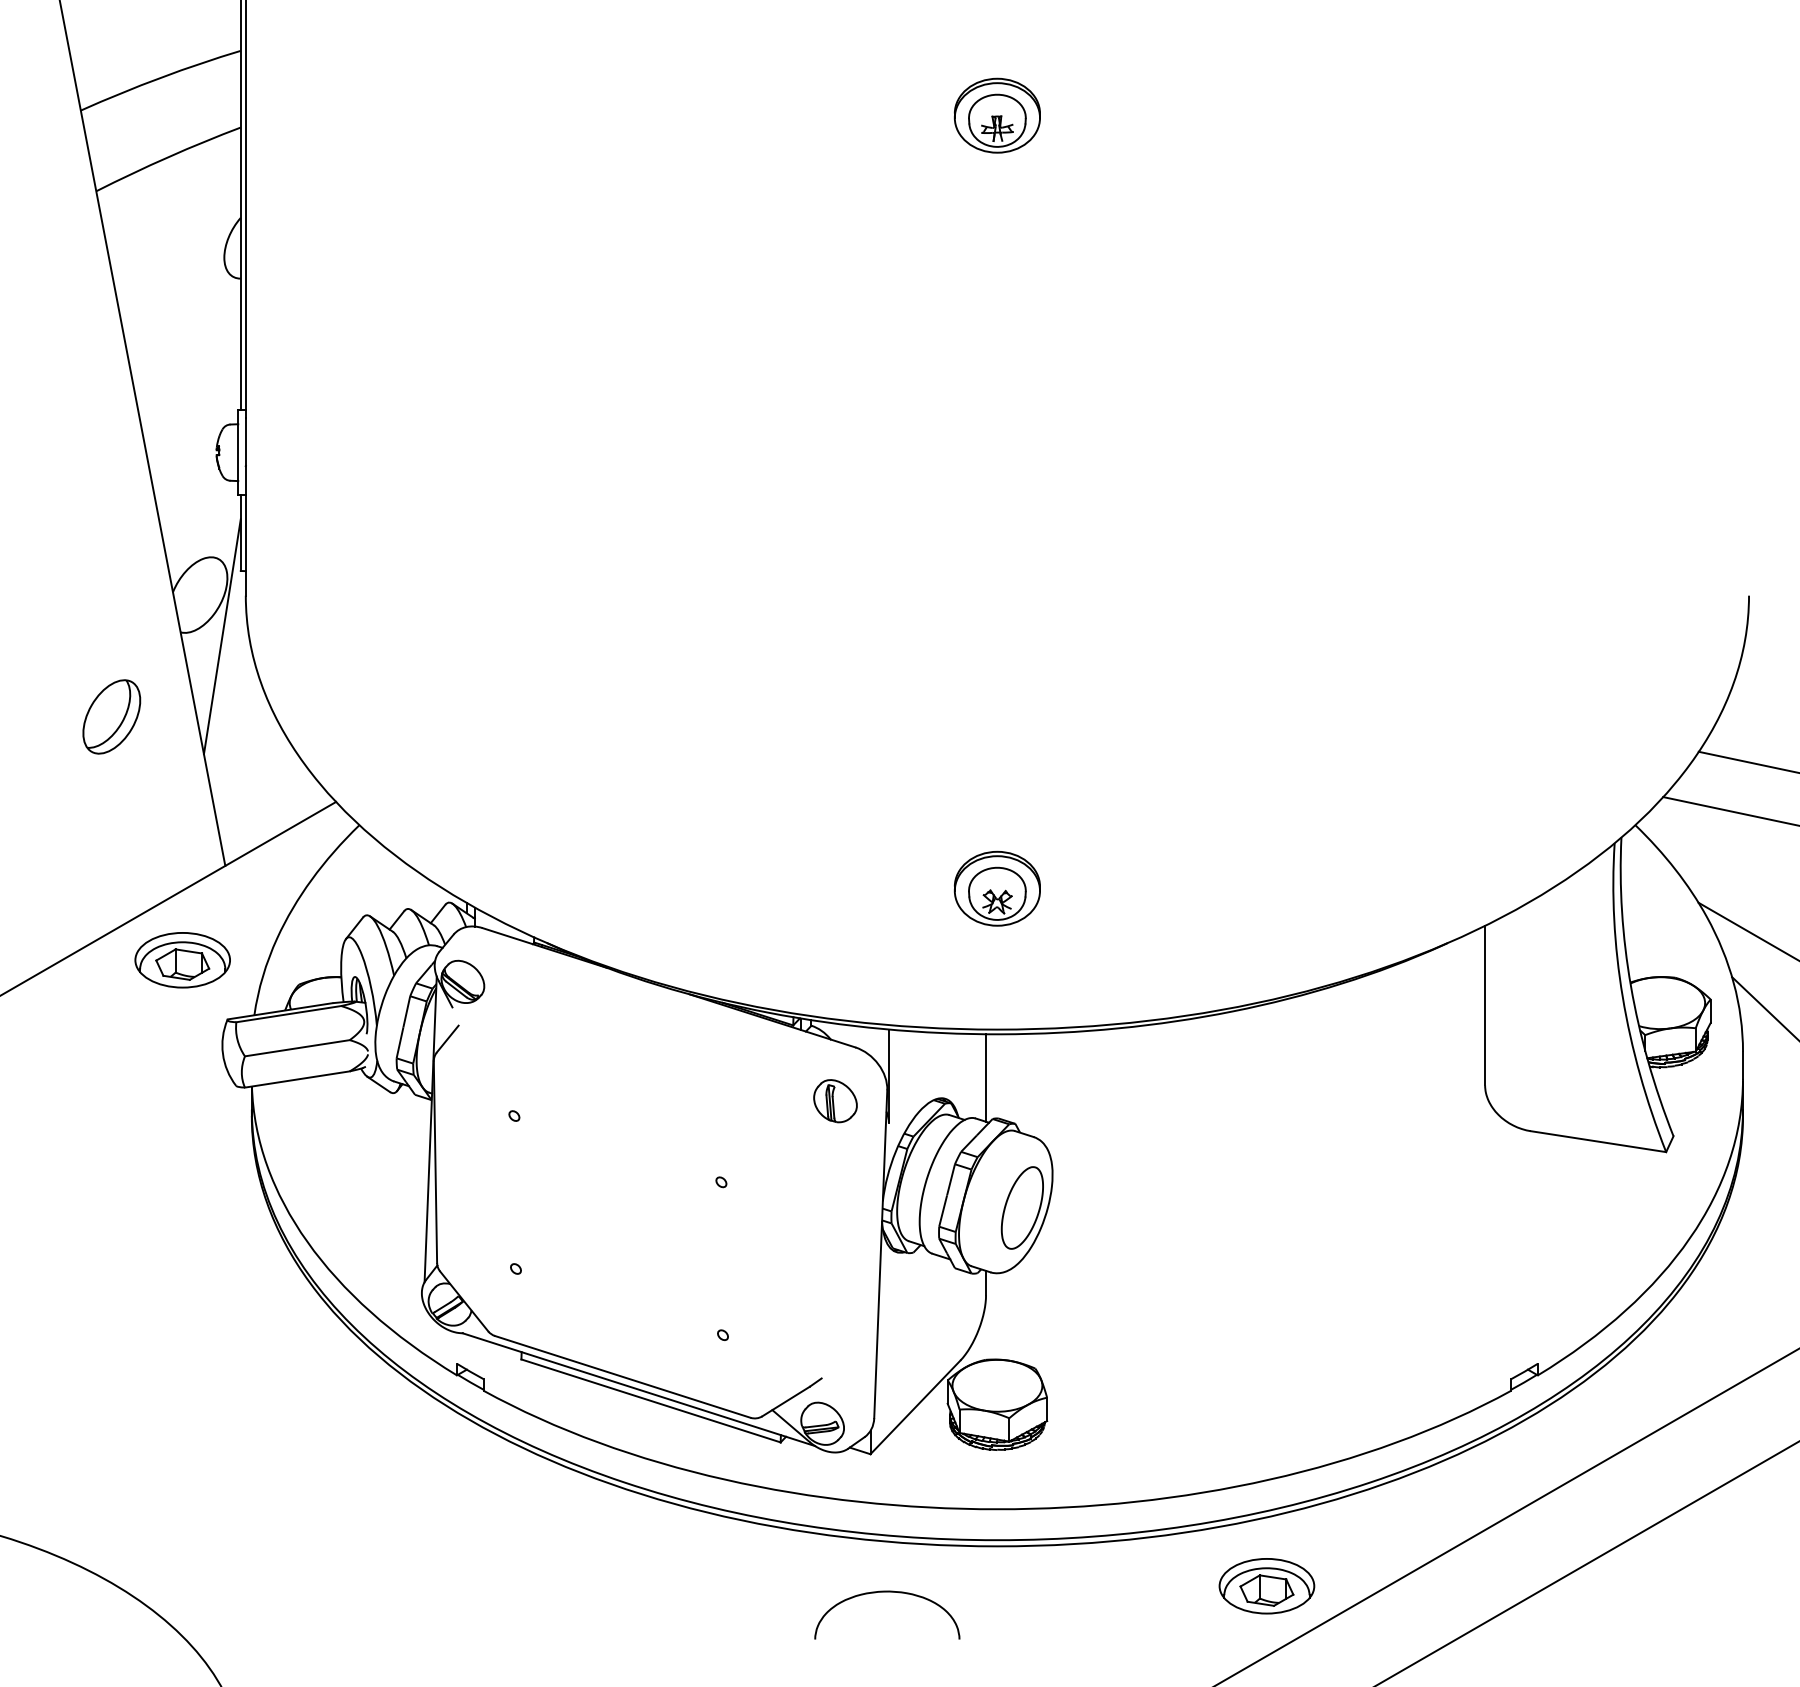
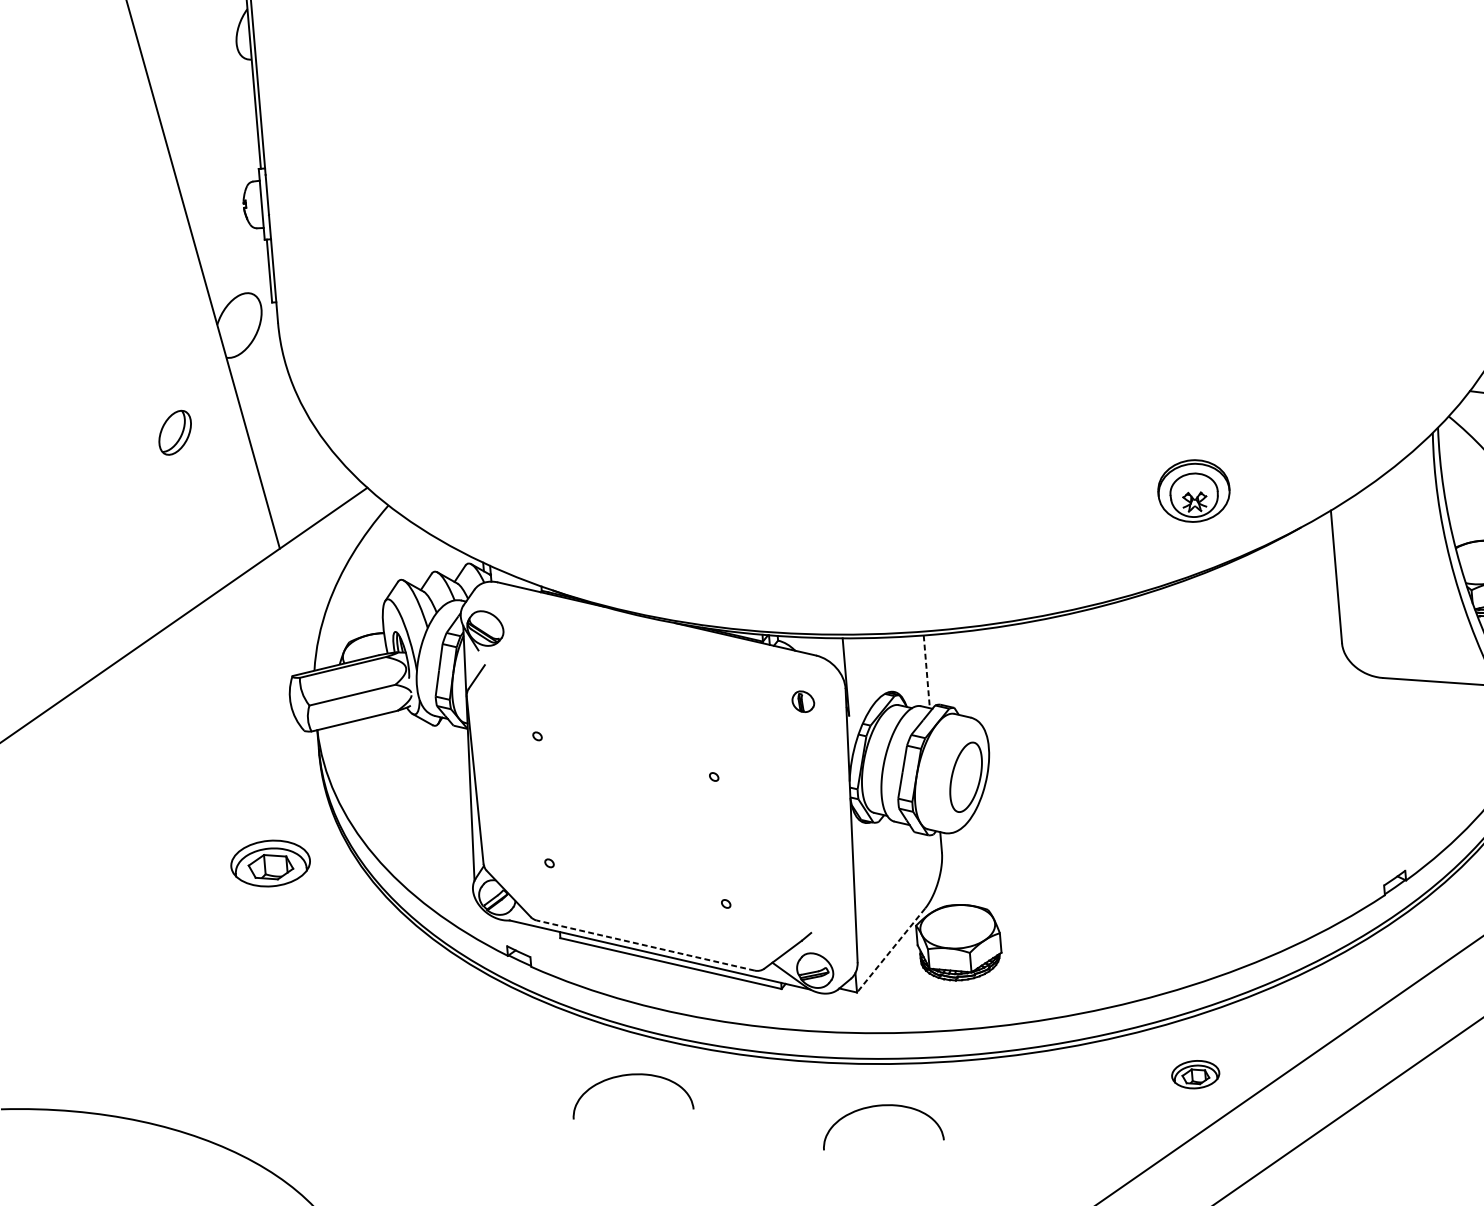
line: (221, 636) -> (260, 358), removed
part: (111, 716) -> (174, 432), size x0.7
part: (996, 888) -> (1193, 490), moved
part: (182, 960) -> (270, 863), moved
line: (986, 1078) -> (927, 672), solid -> dashed
part: (835, 1101) -> (803, 701), size x0.6
line: (622, 1376) -> (645, 945), solid -> dashed
line: (915, 1407) -> (891, 950), solid -> dashed
curve: (591, 1530) -> (630, 1075), added
part: (1266, 1586) -> (1195, 1074), size x0.6

